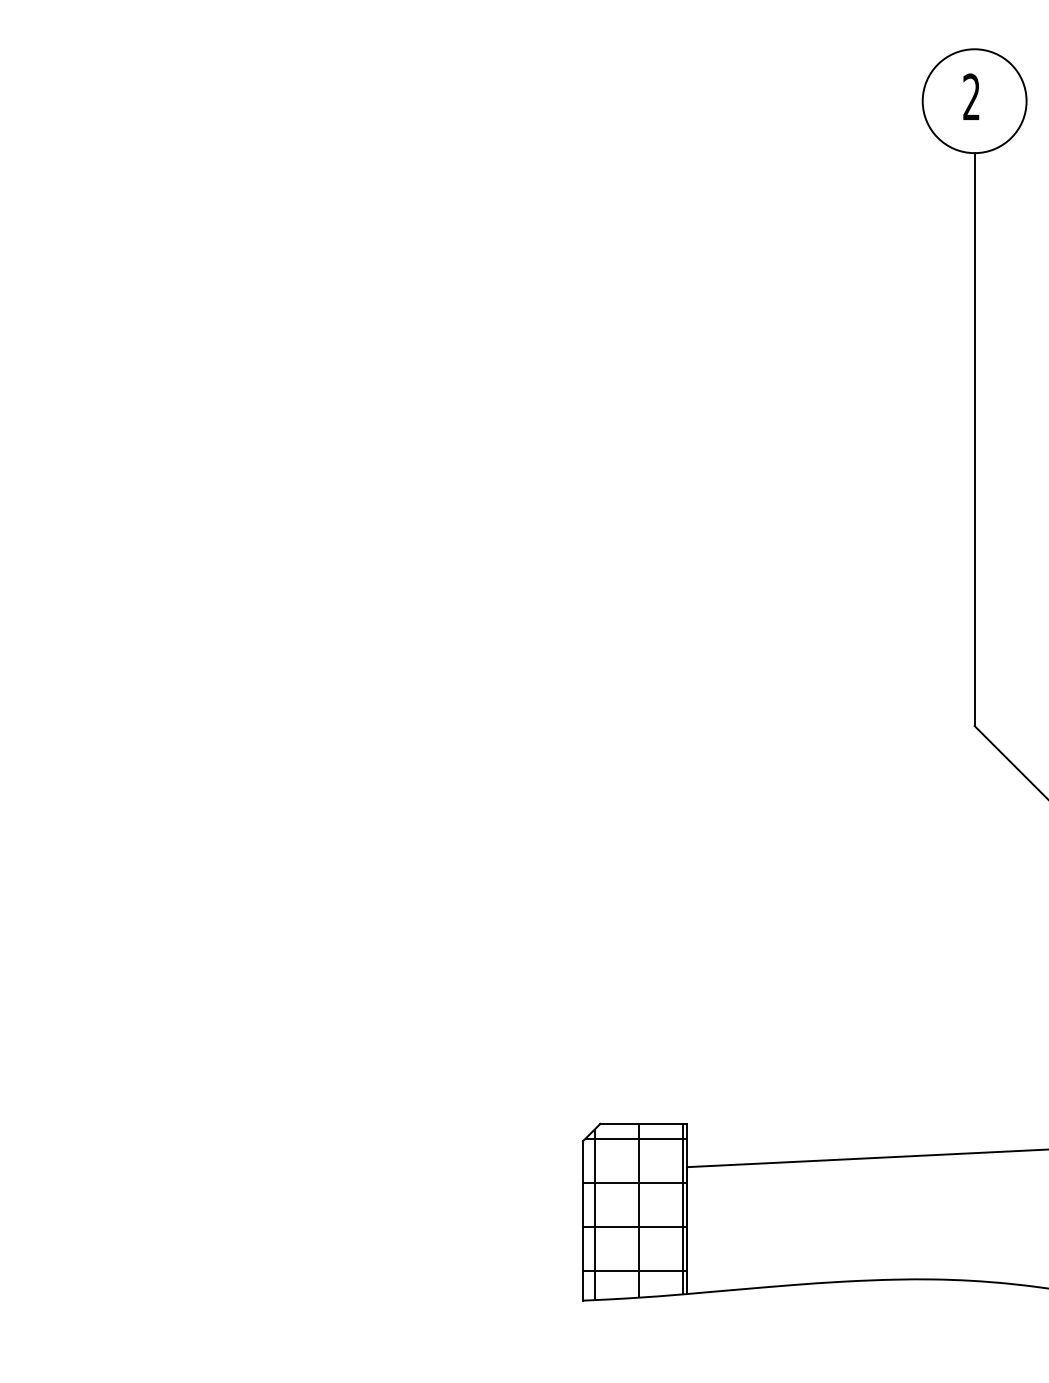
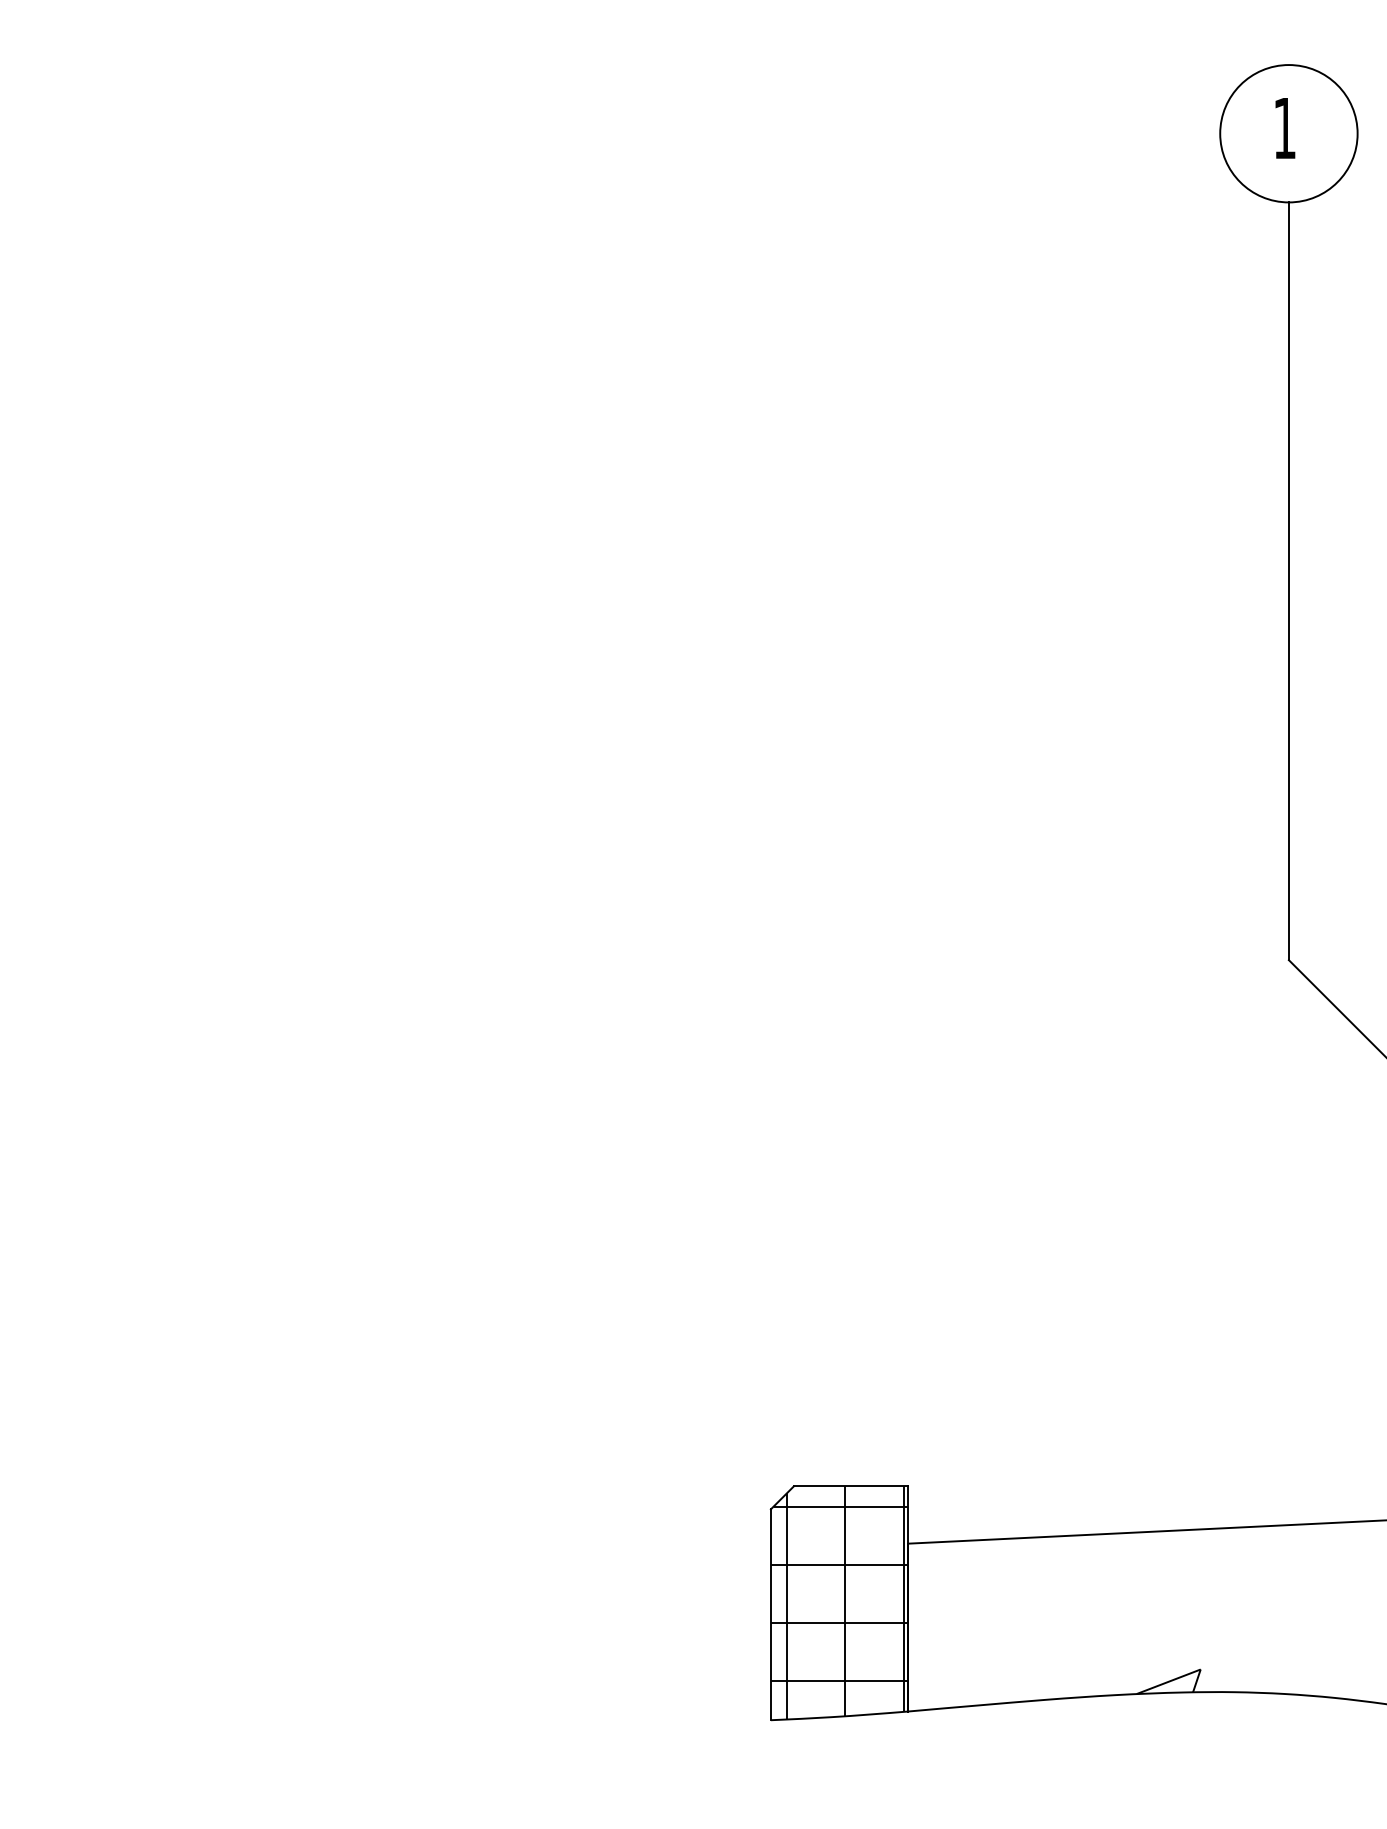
text: (971, 96) -> (1284, 127), 2 -> 1
hatch: (883, 1271) -> (1168, 1681), added

